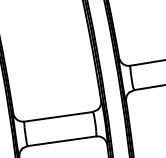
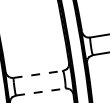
line: (58, 116) -> (38, 74), solid -> dashed
line: (62, 141) -> (41, 92), solid -> dashed

